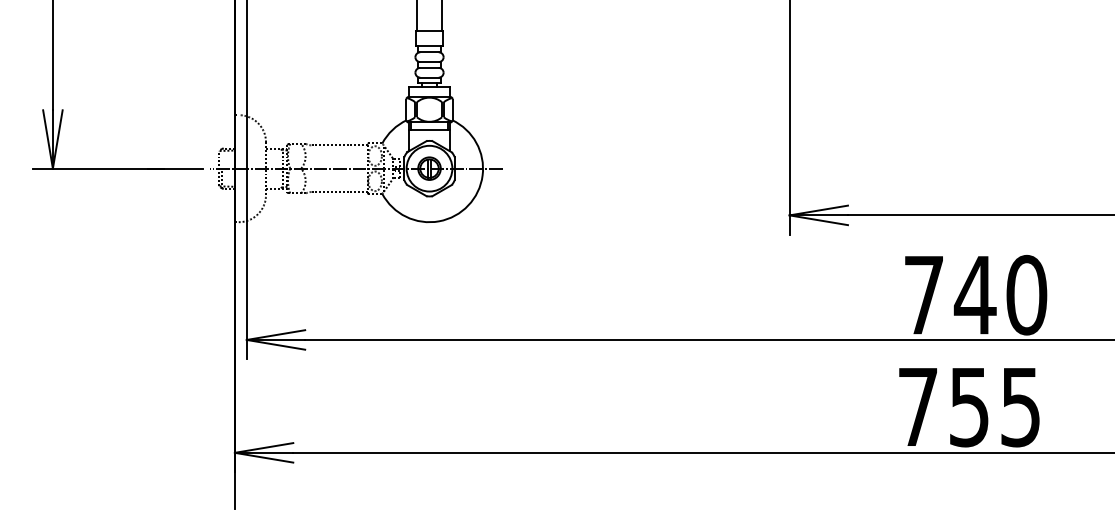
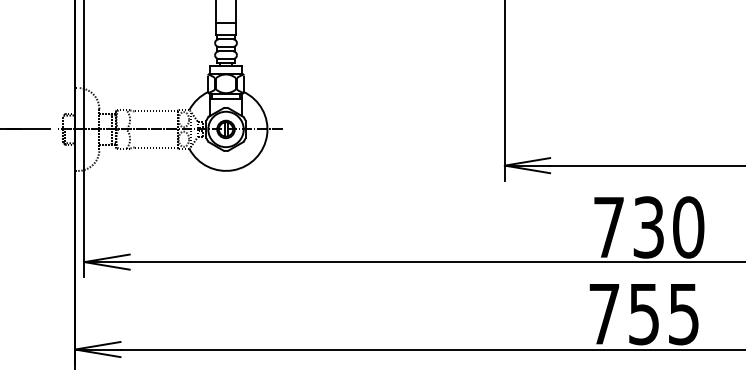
text: (974, 294) -> (648, 226), 740 -> 730

